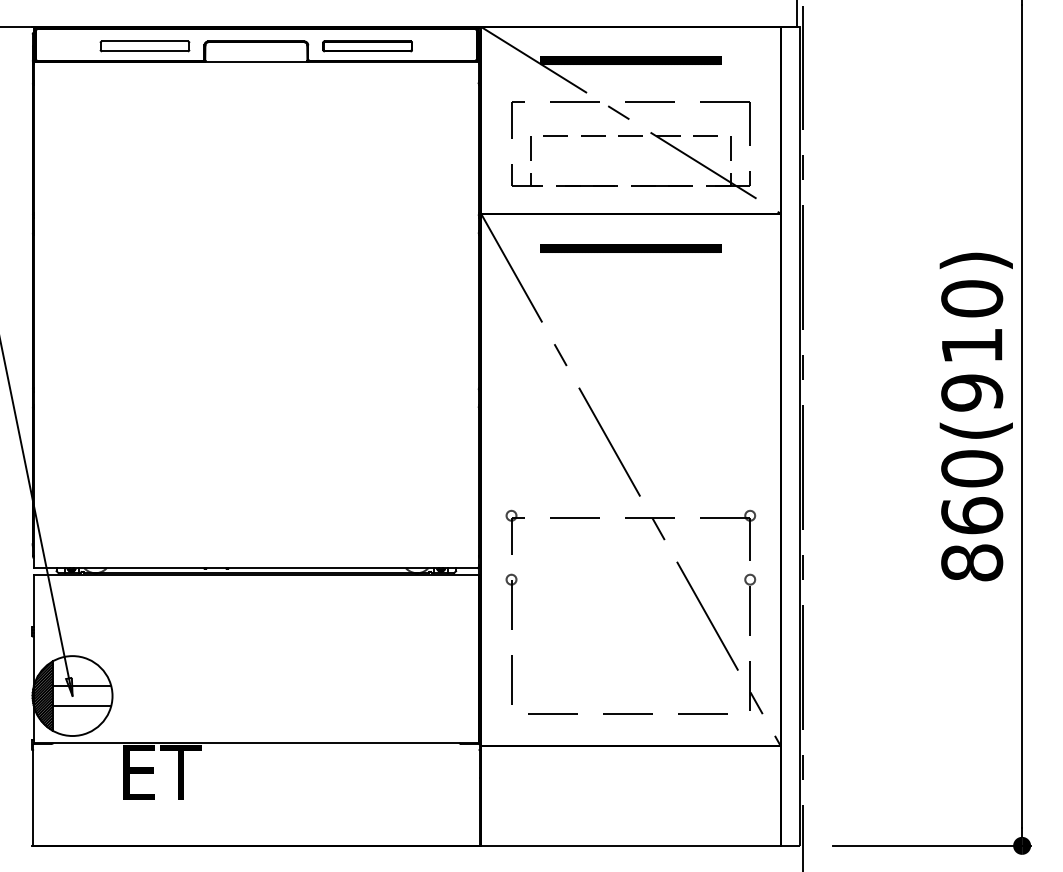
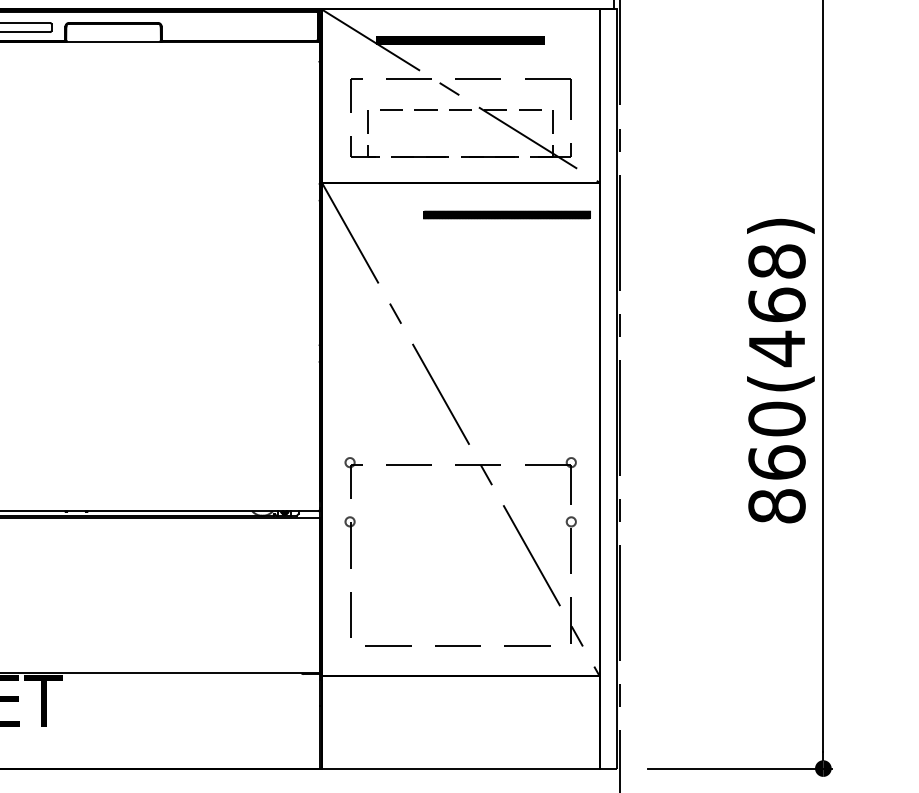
part: (367, 46) -> (216, 27), removed
part: (630, 248) -> (506, 214), moved
text: (972, 346) -> (777, 305), 860(910) -> 860(468)

